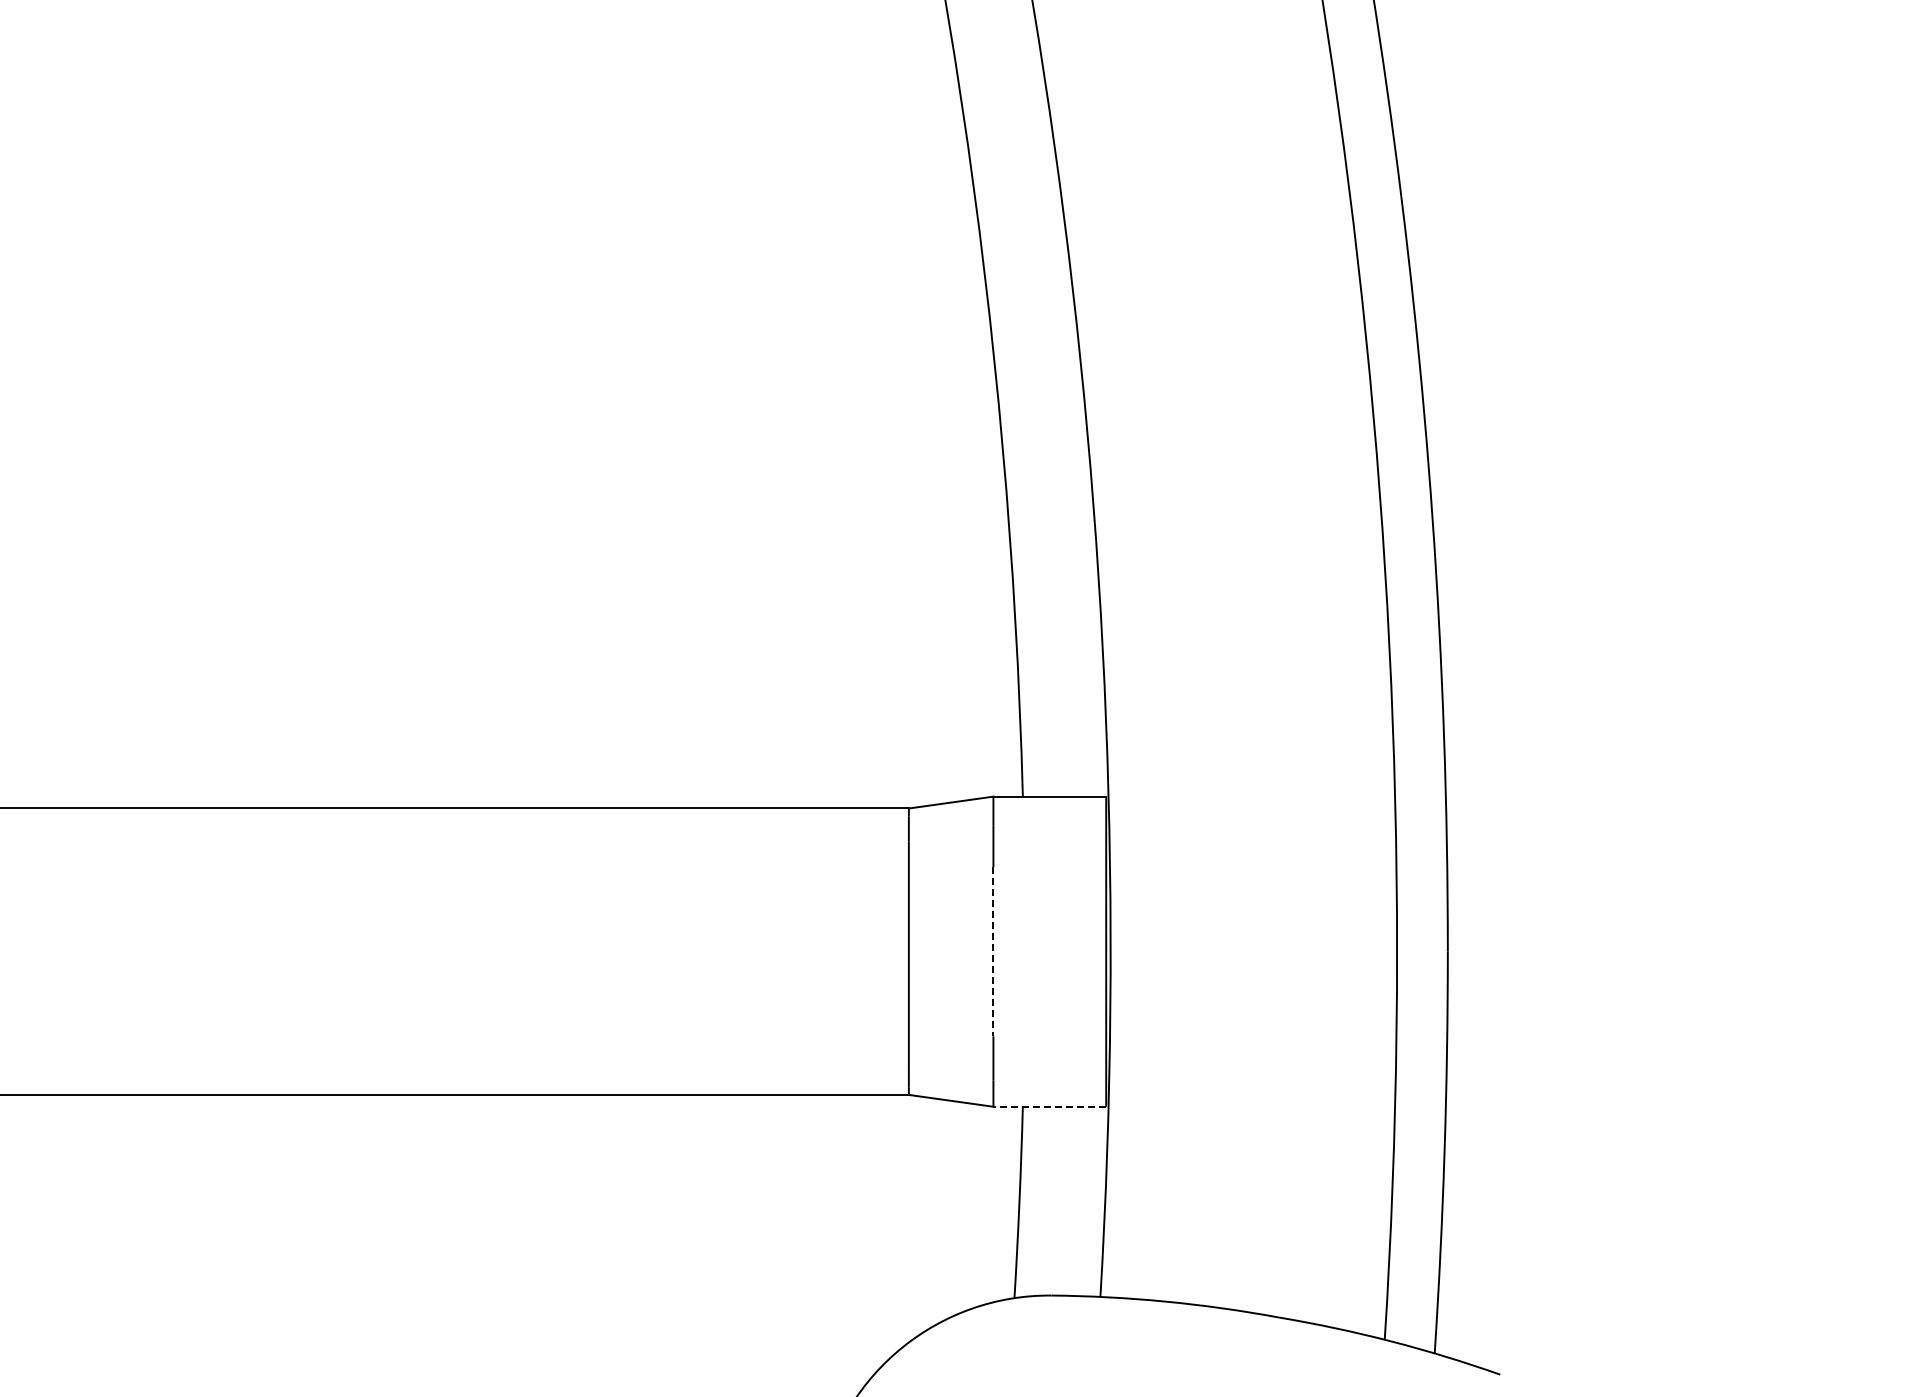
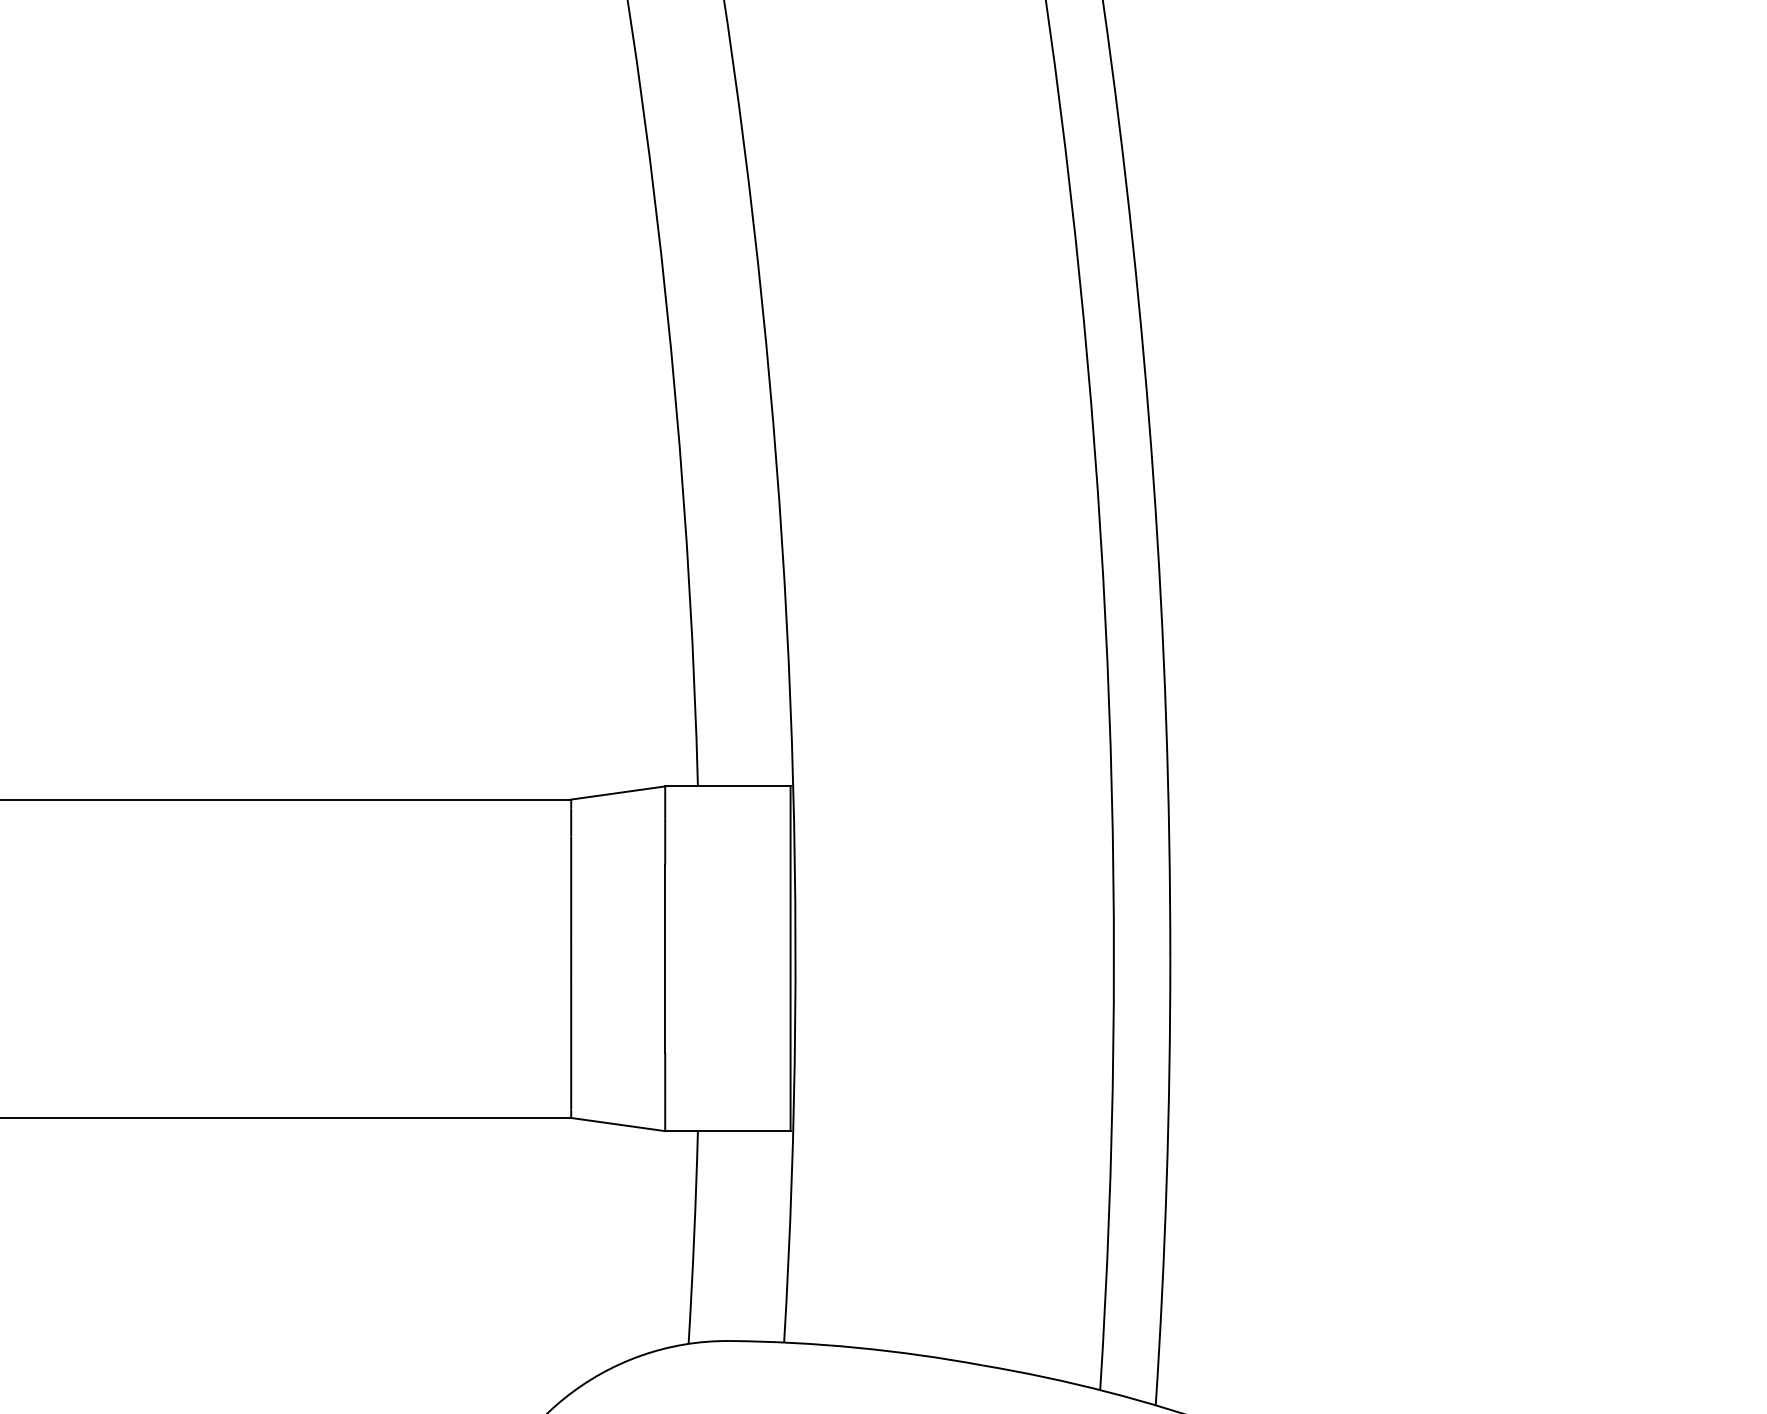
line: (993, 951) -> (665, 958), dashed -> solid
line: (1049, 1106) -> (727, 1130), dashed -> solid

